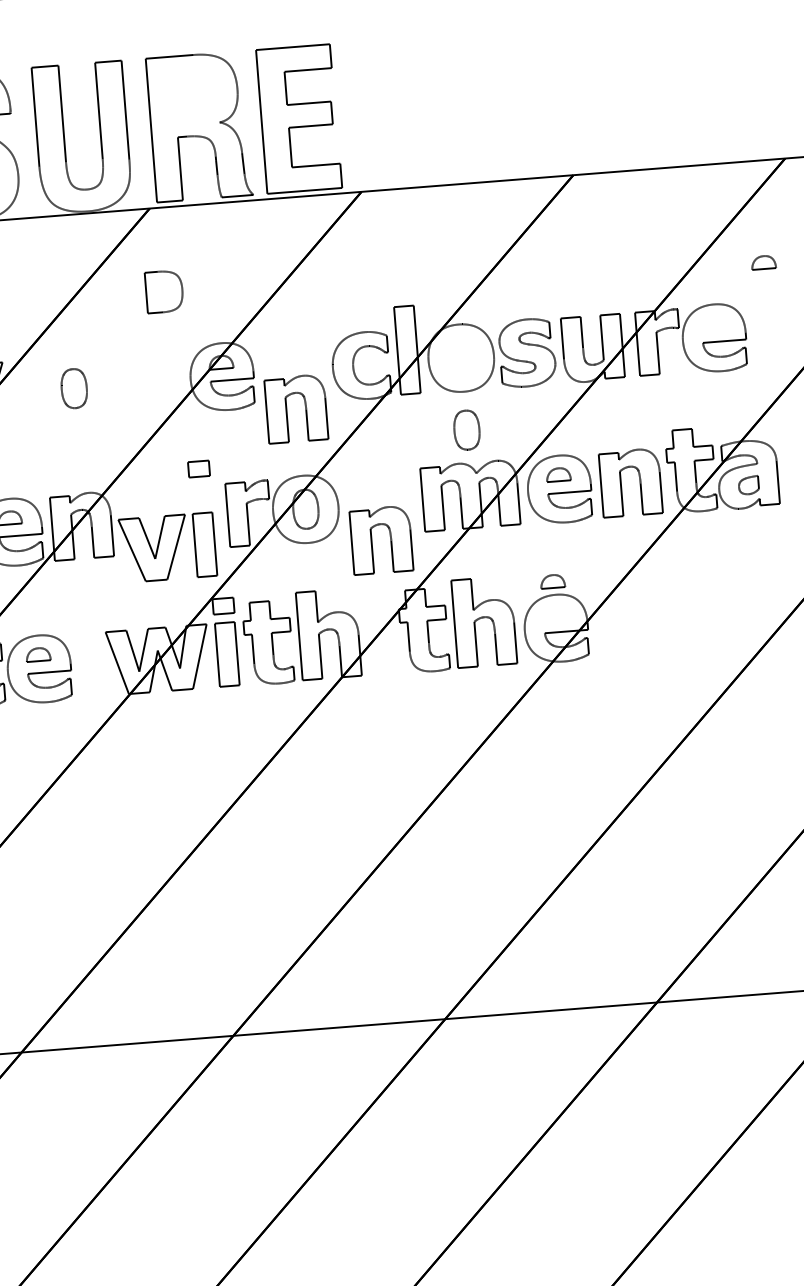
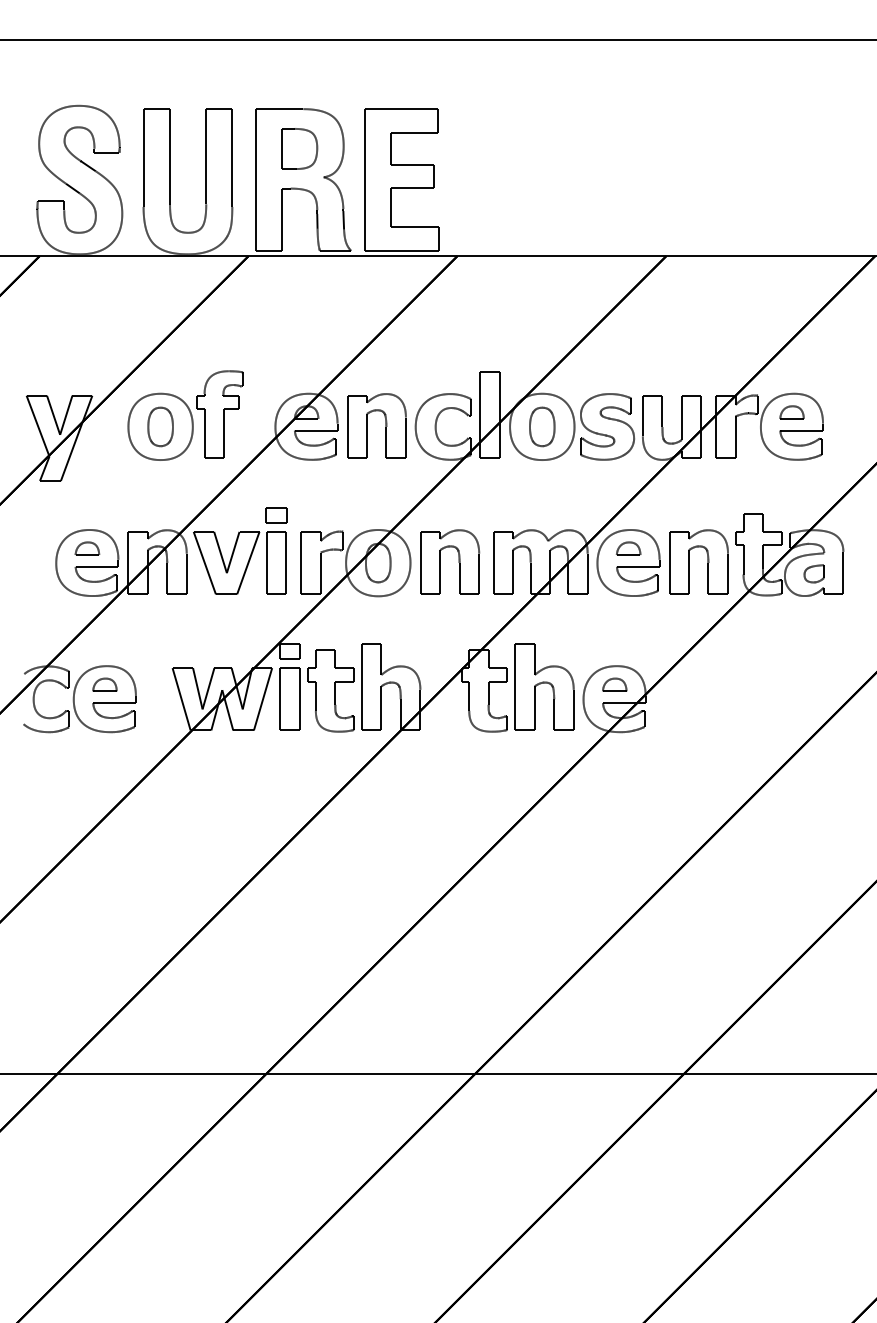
part: (763, 262) -> (791, 412), moved
part: (164, 291) -> (299, 148), moved
part: (98, 375) -> (185, 415), added
part: (286, 409) -> (367, 425), moved
part: (467, 429) -> (542, 426), moved
part: (390, 538) -> (458, 561), moved
part: (167, 547) -> (239, 562), moved
part: (552, 581) -> (614, 684), moved

